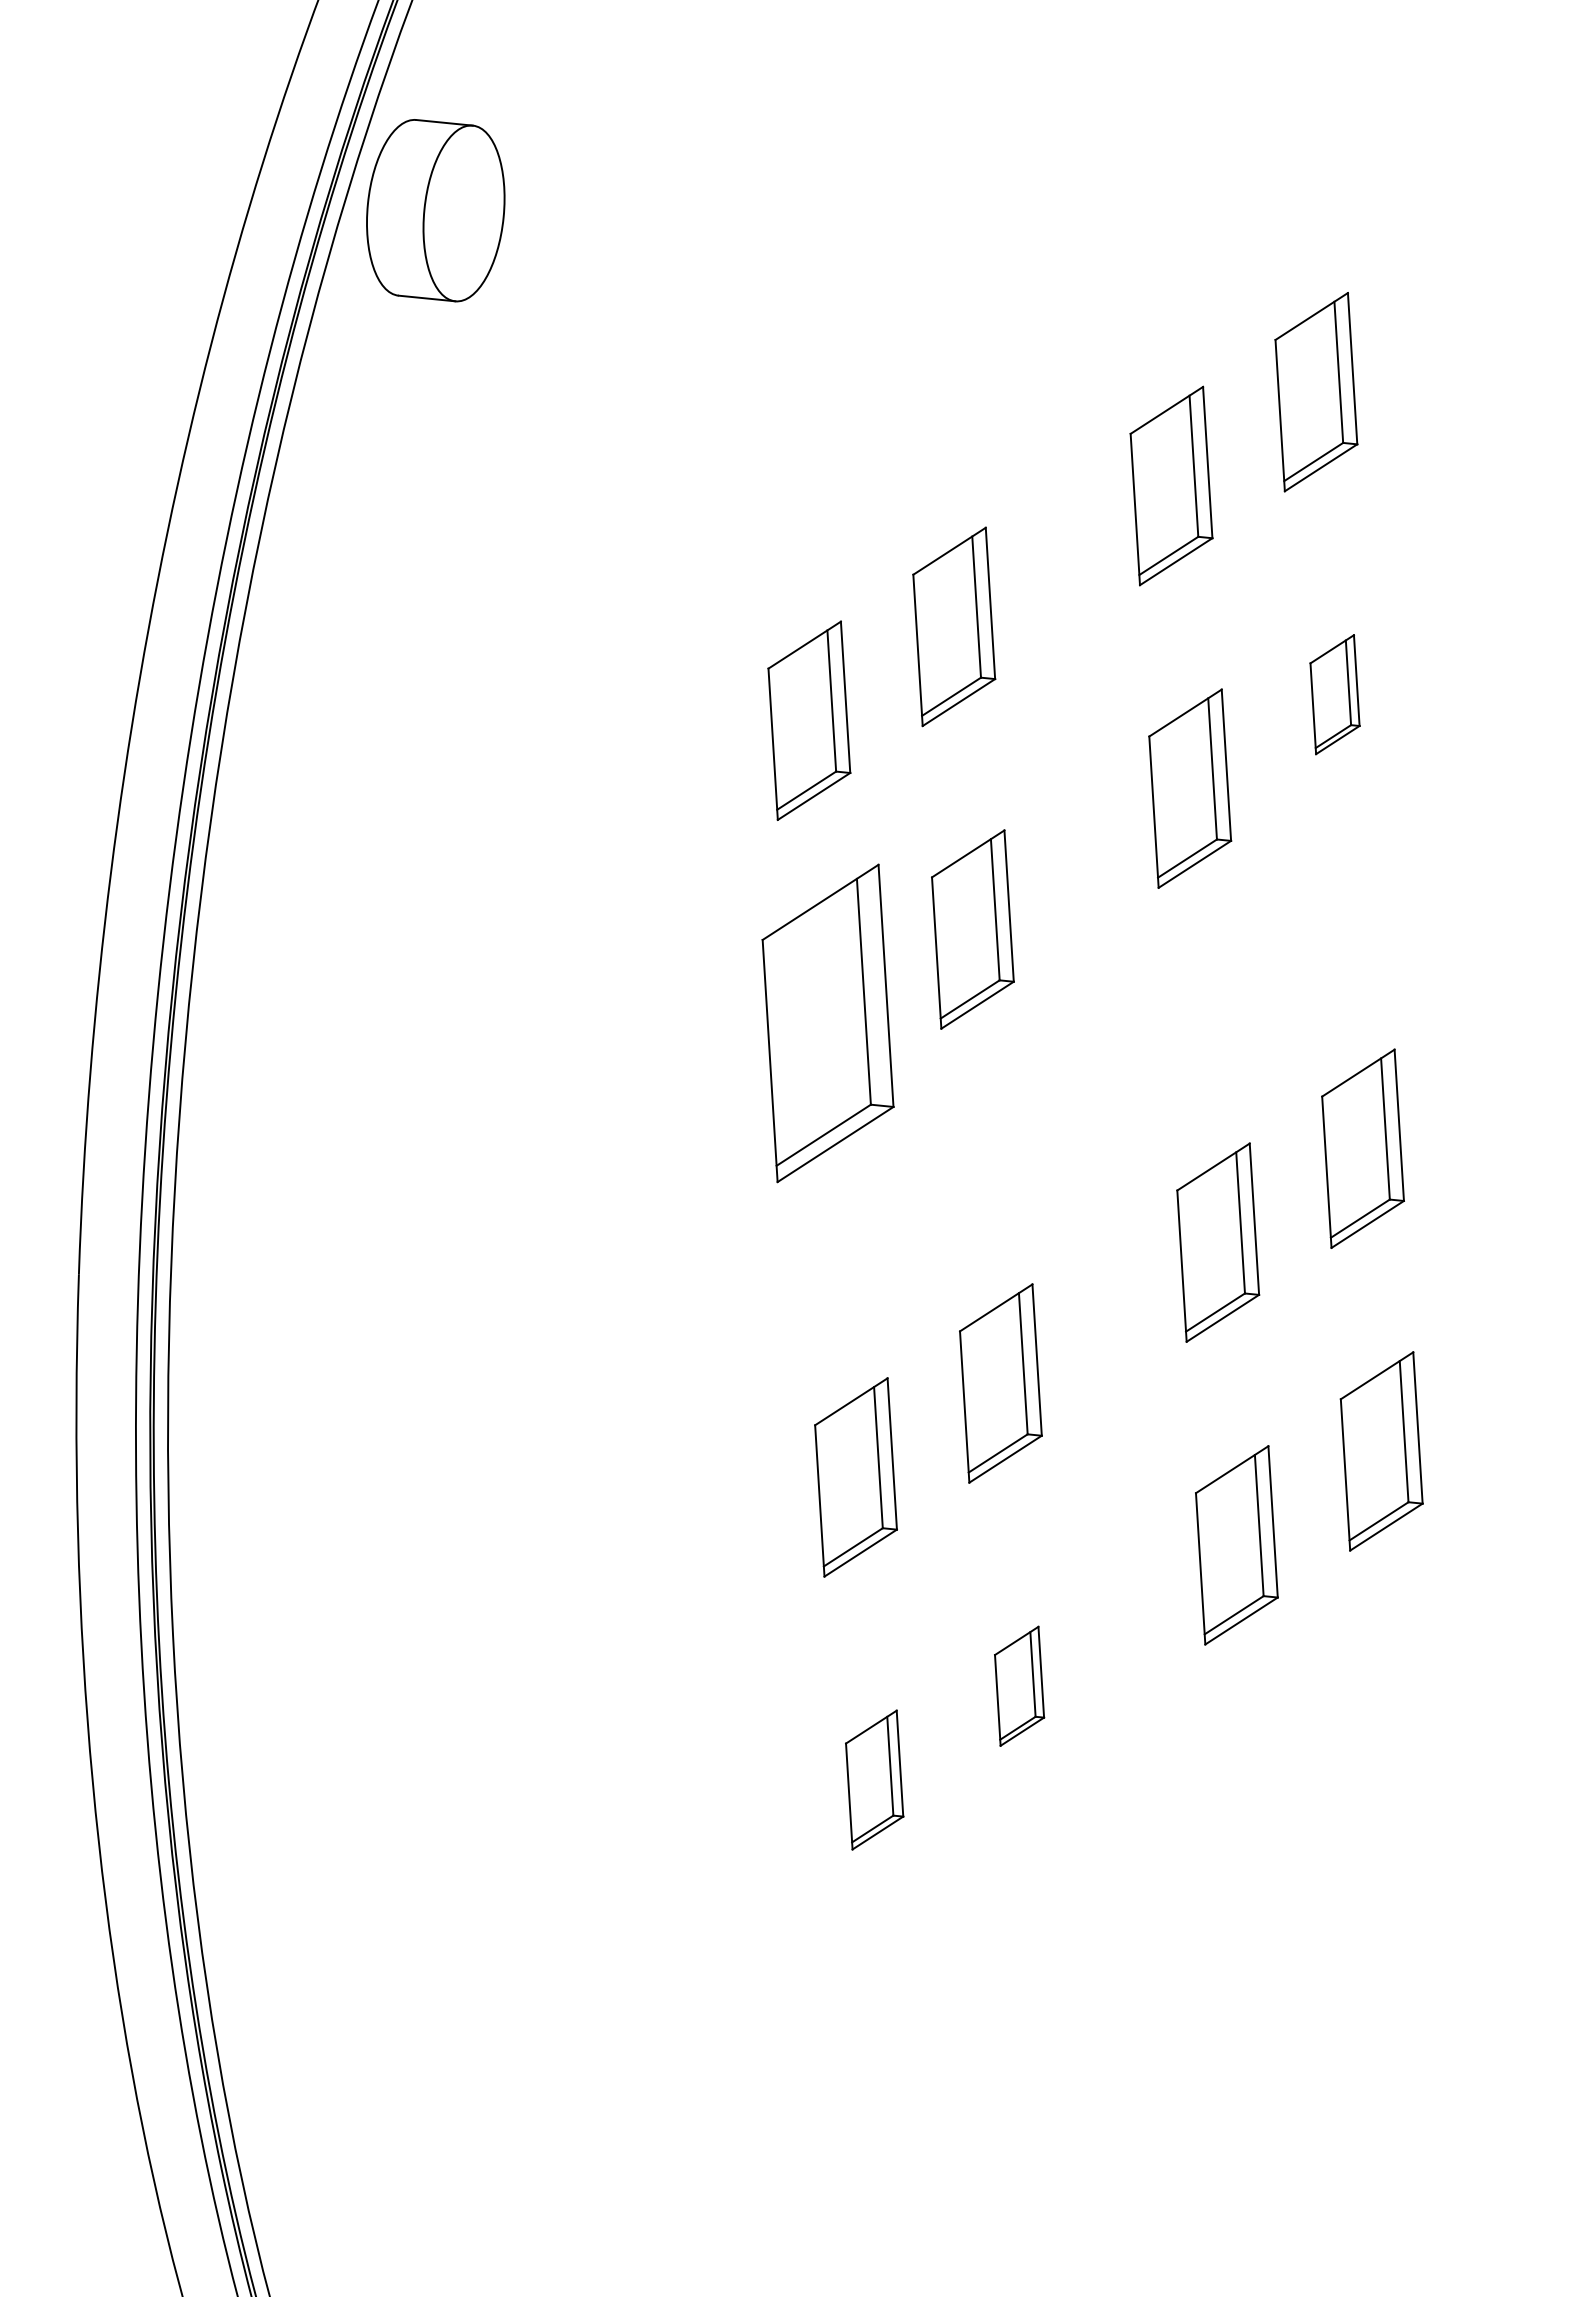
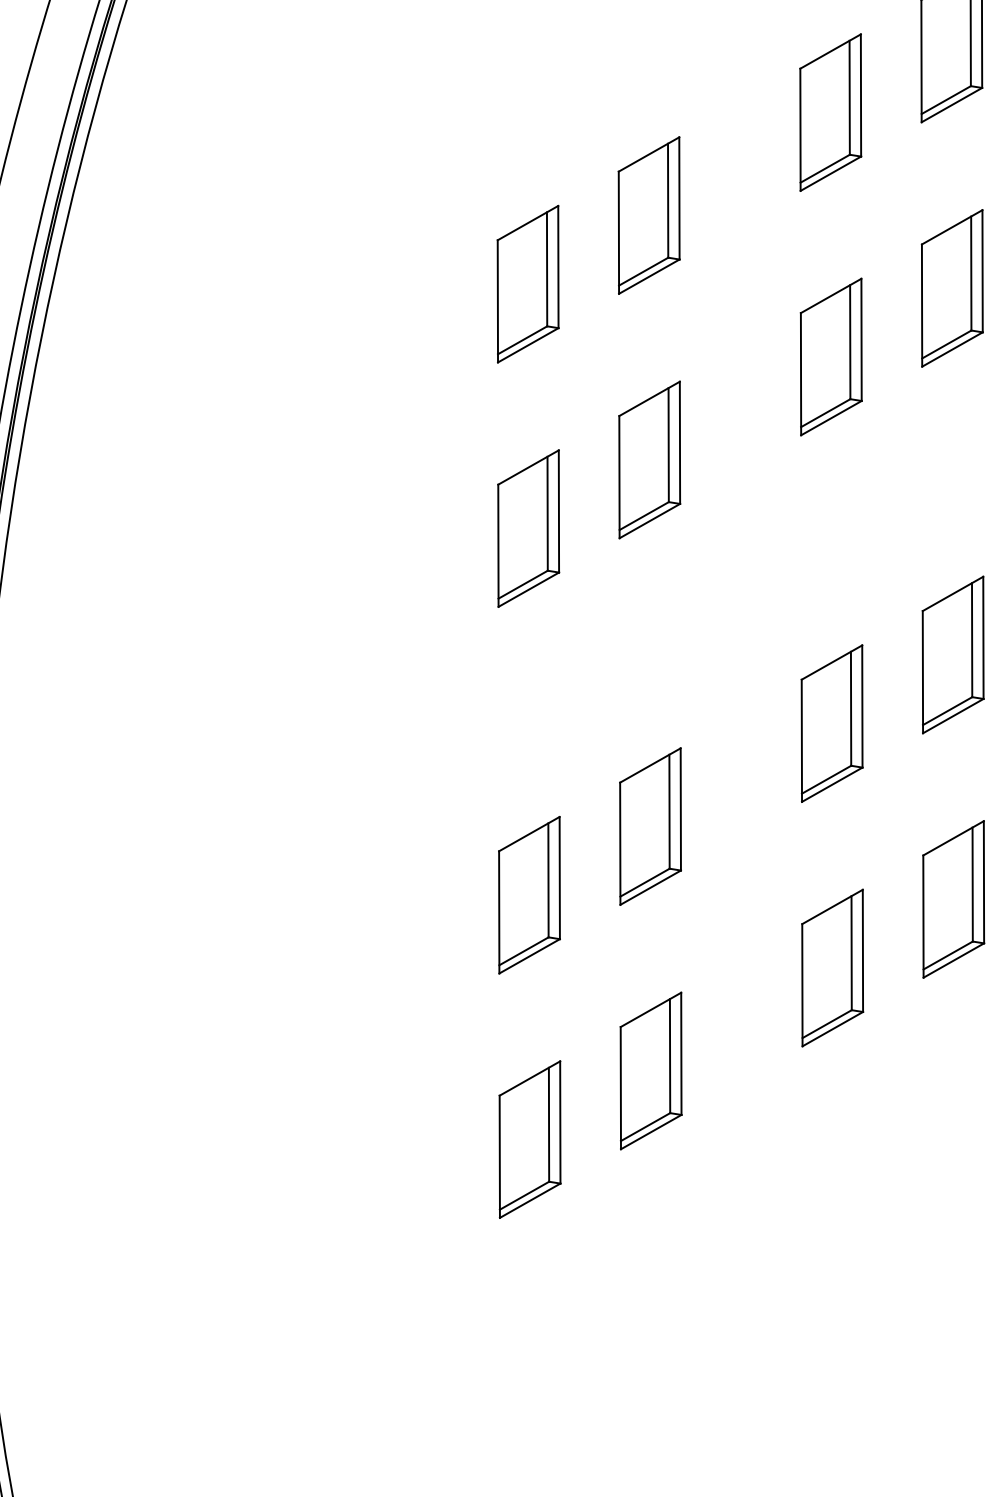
part: (1334, 694) -> (951, 288), size x1.67
part: (827, 1023) -> (528, 528), size x0.62
part: (1019, 1686) -> (651, 1071), size x1.67
part: (874, 1779) -> (529, 1139), size x1.43

